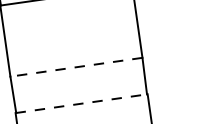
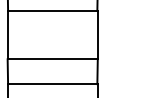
line: (76, 67) -> (52, 59), dashed -> solid
line: (82, 104) -> (53, 84), dashed -> solid

